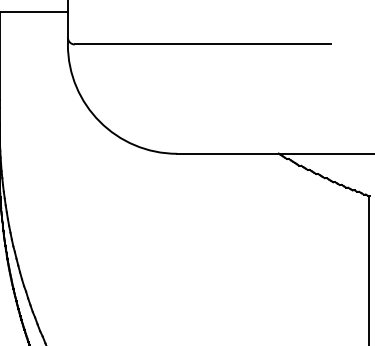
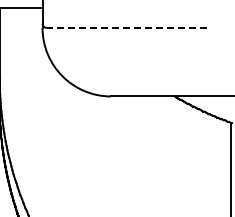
line: (201, 43) -> (126, 27), solid -> dashed

